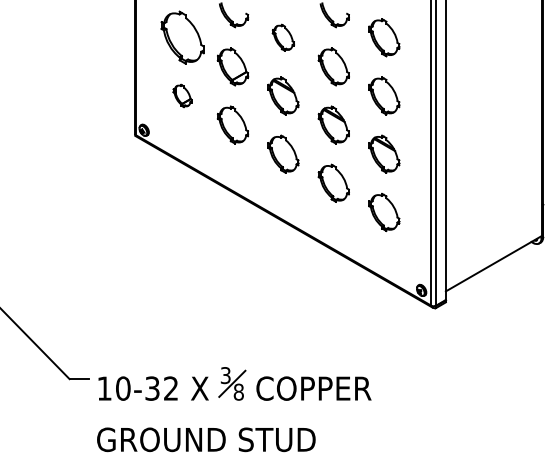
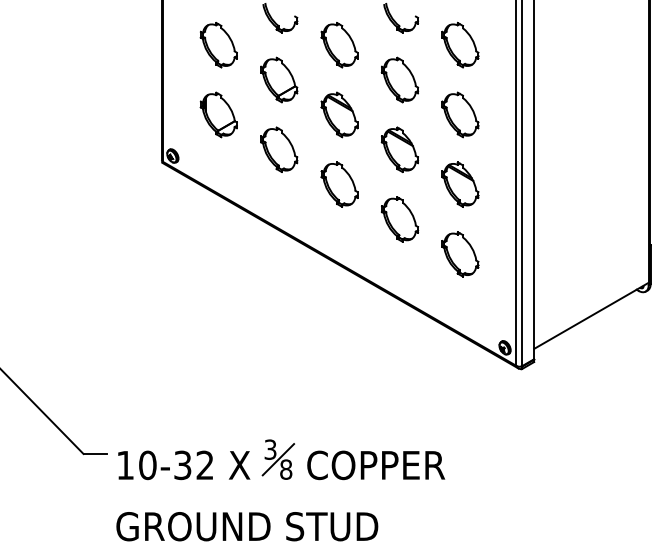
part: (182, 37) -> (218, 44), size x0.71
part: (283, 37) -> (339, 44), size x1.43
part: (182, 95) -> (218, 114), size x1.67

